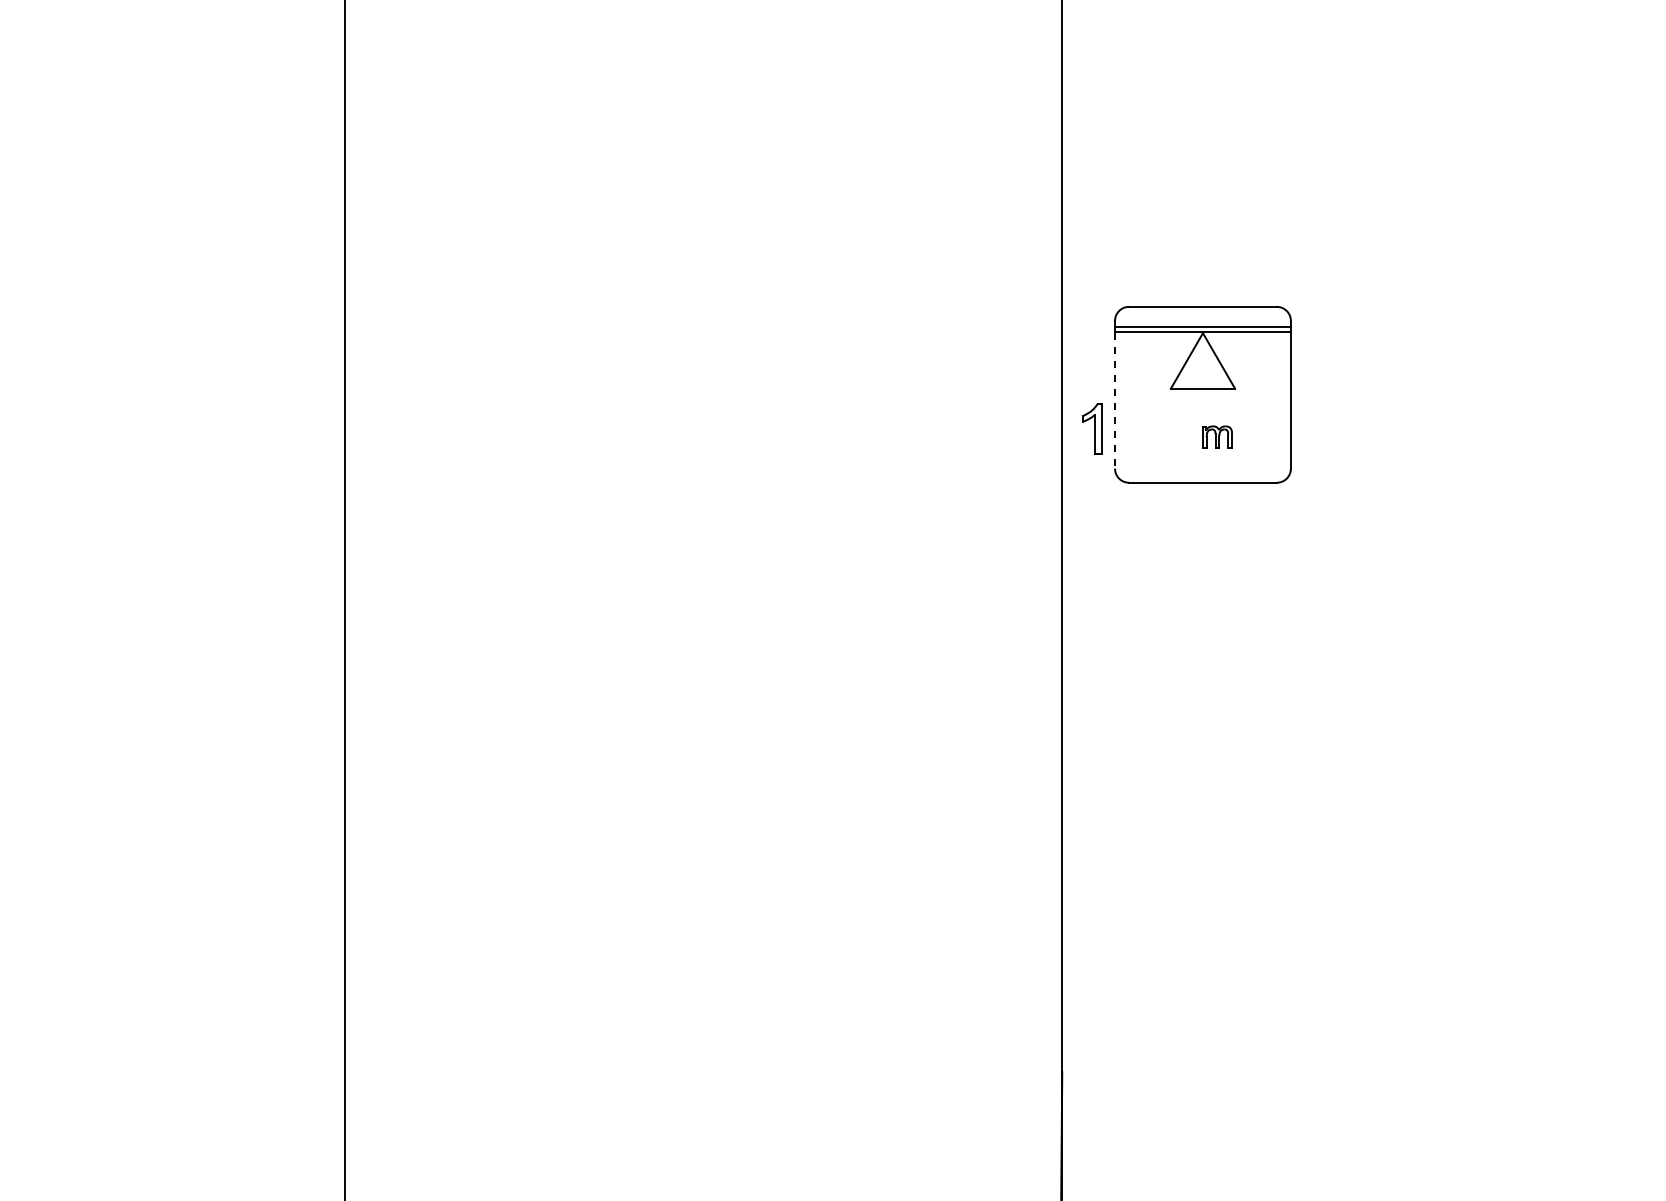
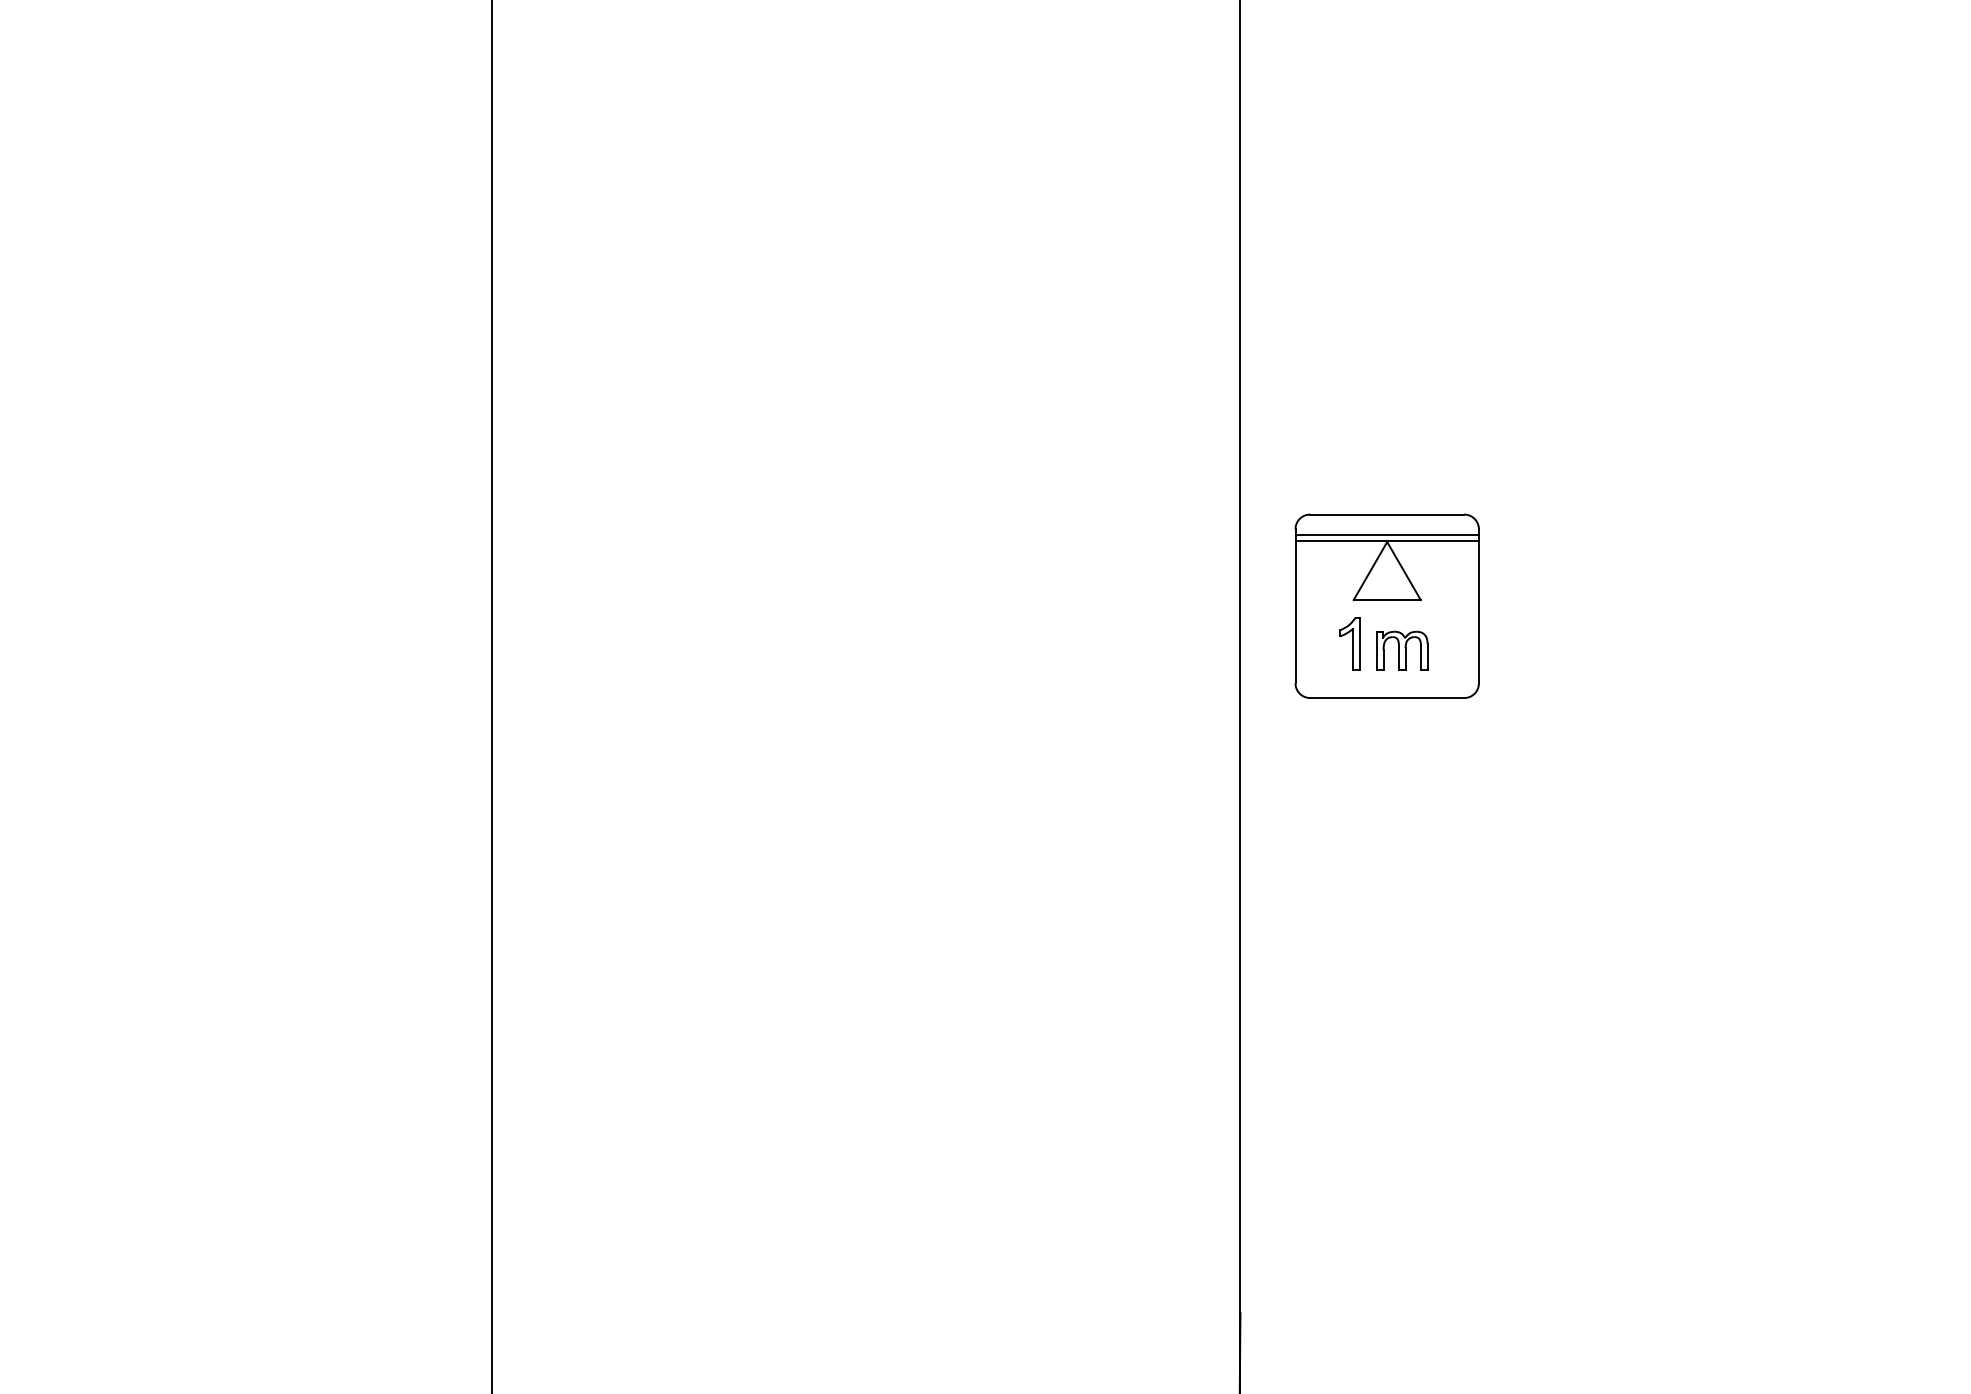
line: (1115, 400) -> (1295, 612), dashed -> solid
part: (1092, 428) -> (1349, 643), moved
part: (1217, 437) -> (1402, 650), size x1.67

